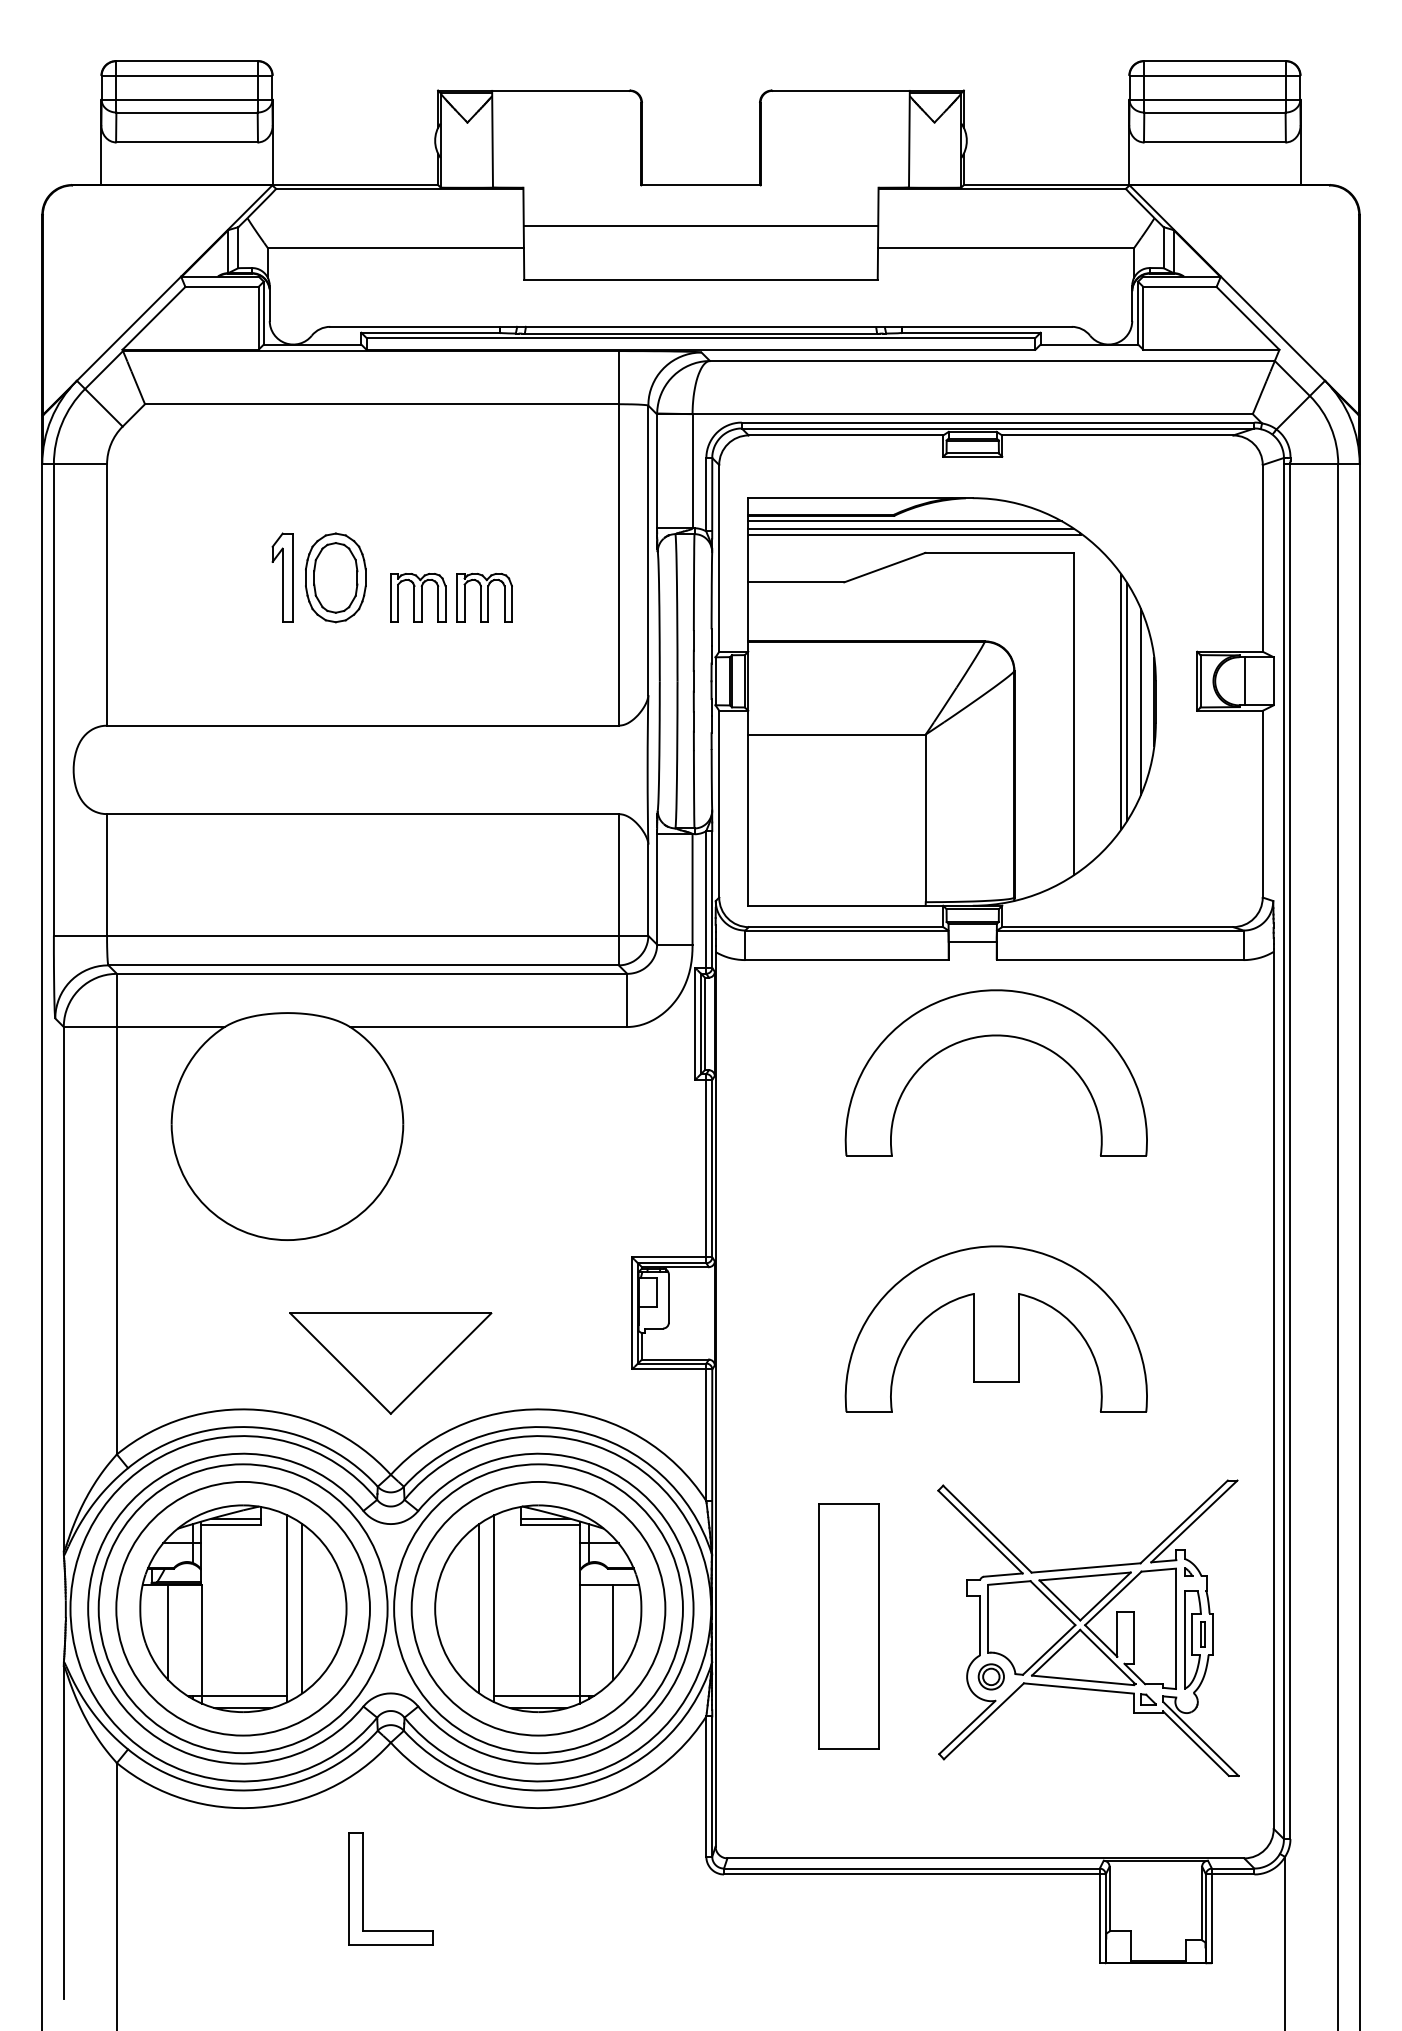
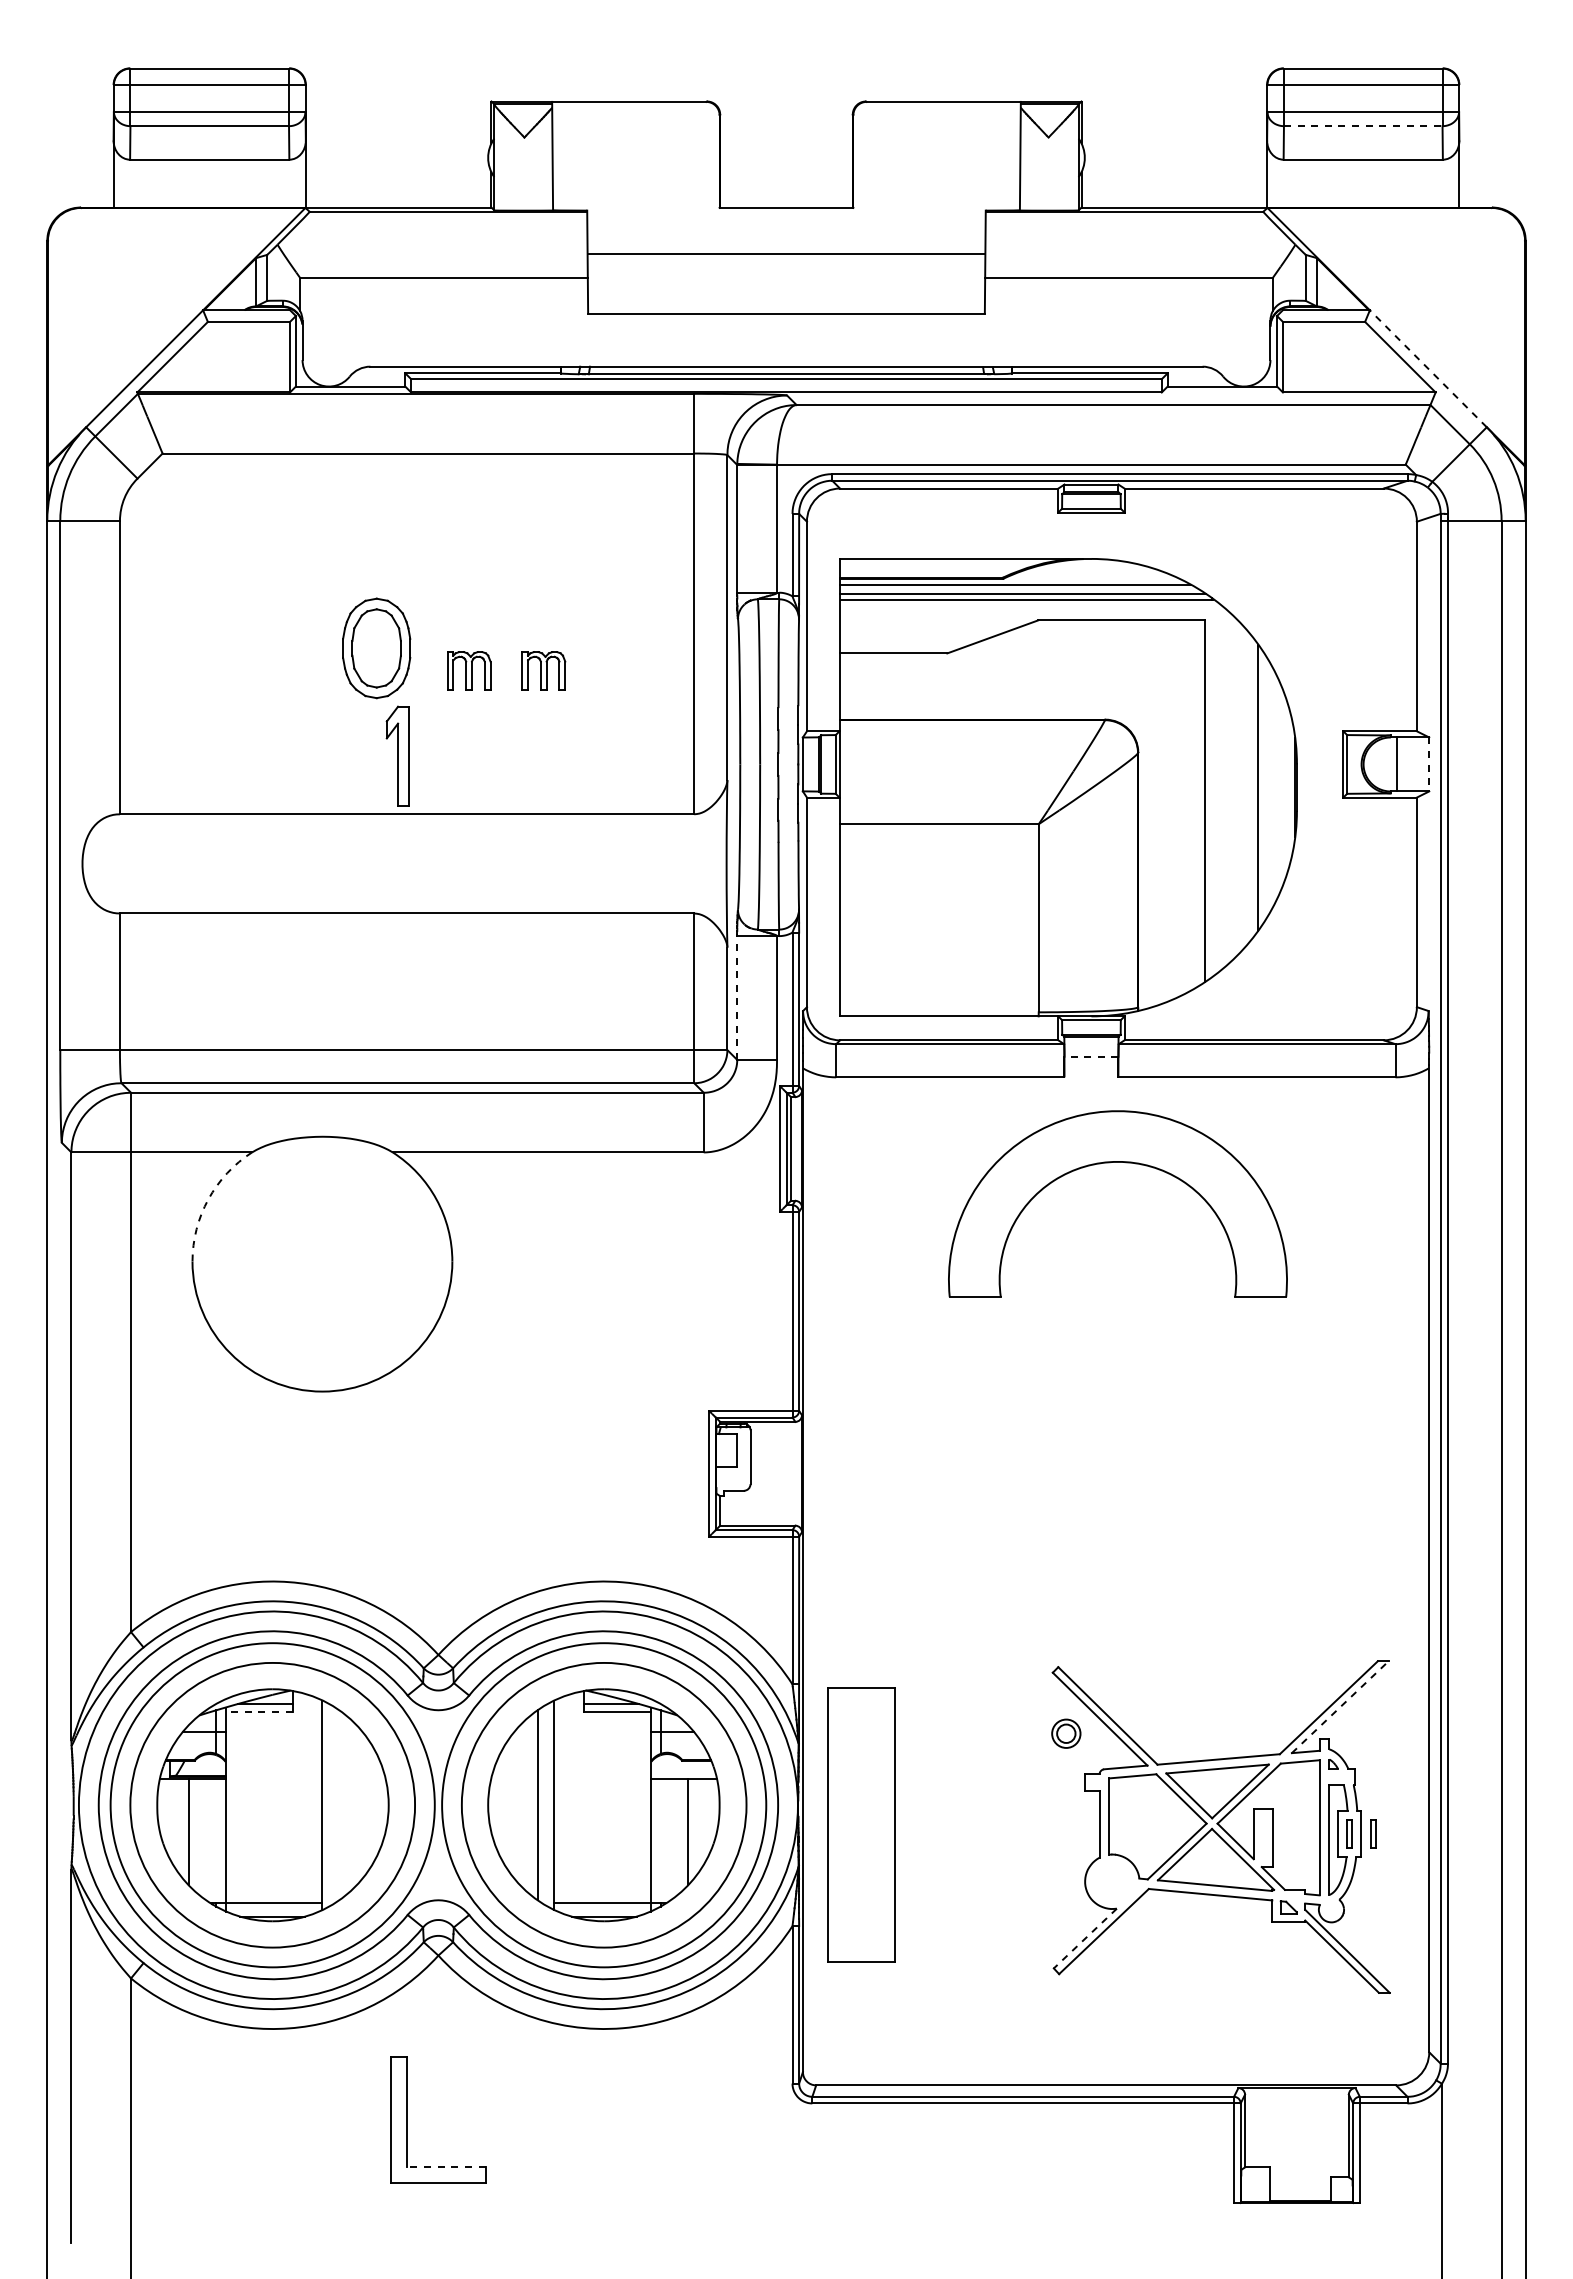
line: (1215, 112) -> (1363, 126), solid -> dashed
line: (1273, 328) -> (1428, 368), solid -> dashed
part: (282, 577) -> (397, 755), moved
part: (417, 597) -> (468, 670), size x0.7
part: (484, 597) -> (543, 670), size x0.7
line: (1273, 681) -> (1429, 764), solid -> dashed
line: (1126, 701) -> (1264, 787), removed
line: (1141, 701) -> (1280, 787), removed
line: (657, 888) -> (737, 996), solid -> dashed
line: (972, 941) -> (1091, 1056), solid -> dashed
arc: (185, 1068) -> (208, 1199), solid -> dashed
part: (995, 1329) -> (1117, 1491), removed
part: (390, 1363) -> (438, 1529), removed
line: (1194, 1521) -> (1340, 1707), solid -> dashed
line: (230, 1525) -> (258, 1711), solid -> dashed
line: (302, 1608) -> (339, 1805), removed
part: (848, 1625) -> (861, 1824), moved
part: (1224, 1633) -> (1373, 1833), added
part: (991, 1676) -> (1066, 1733), moved
line: (967, 1727) -> (1085, 1938), solid -> dashed
line: (397, 1931) -> (445, 2167), solid -> dashed

